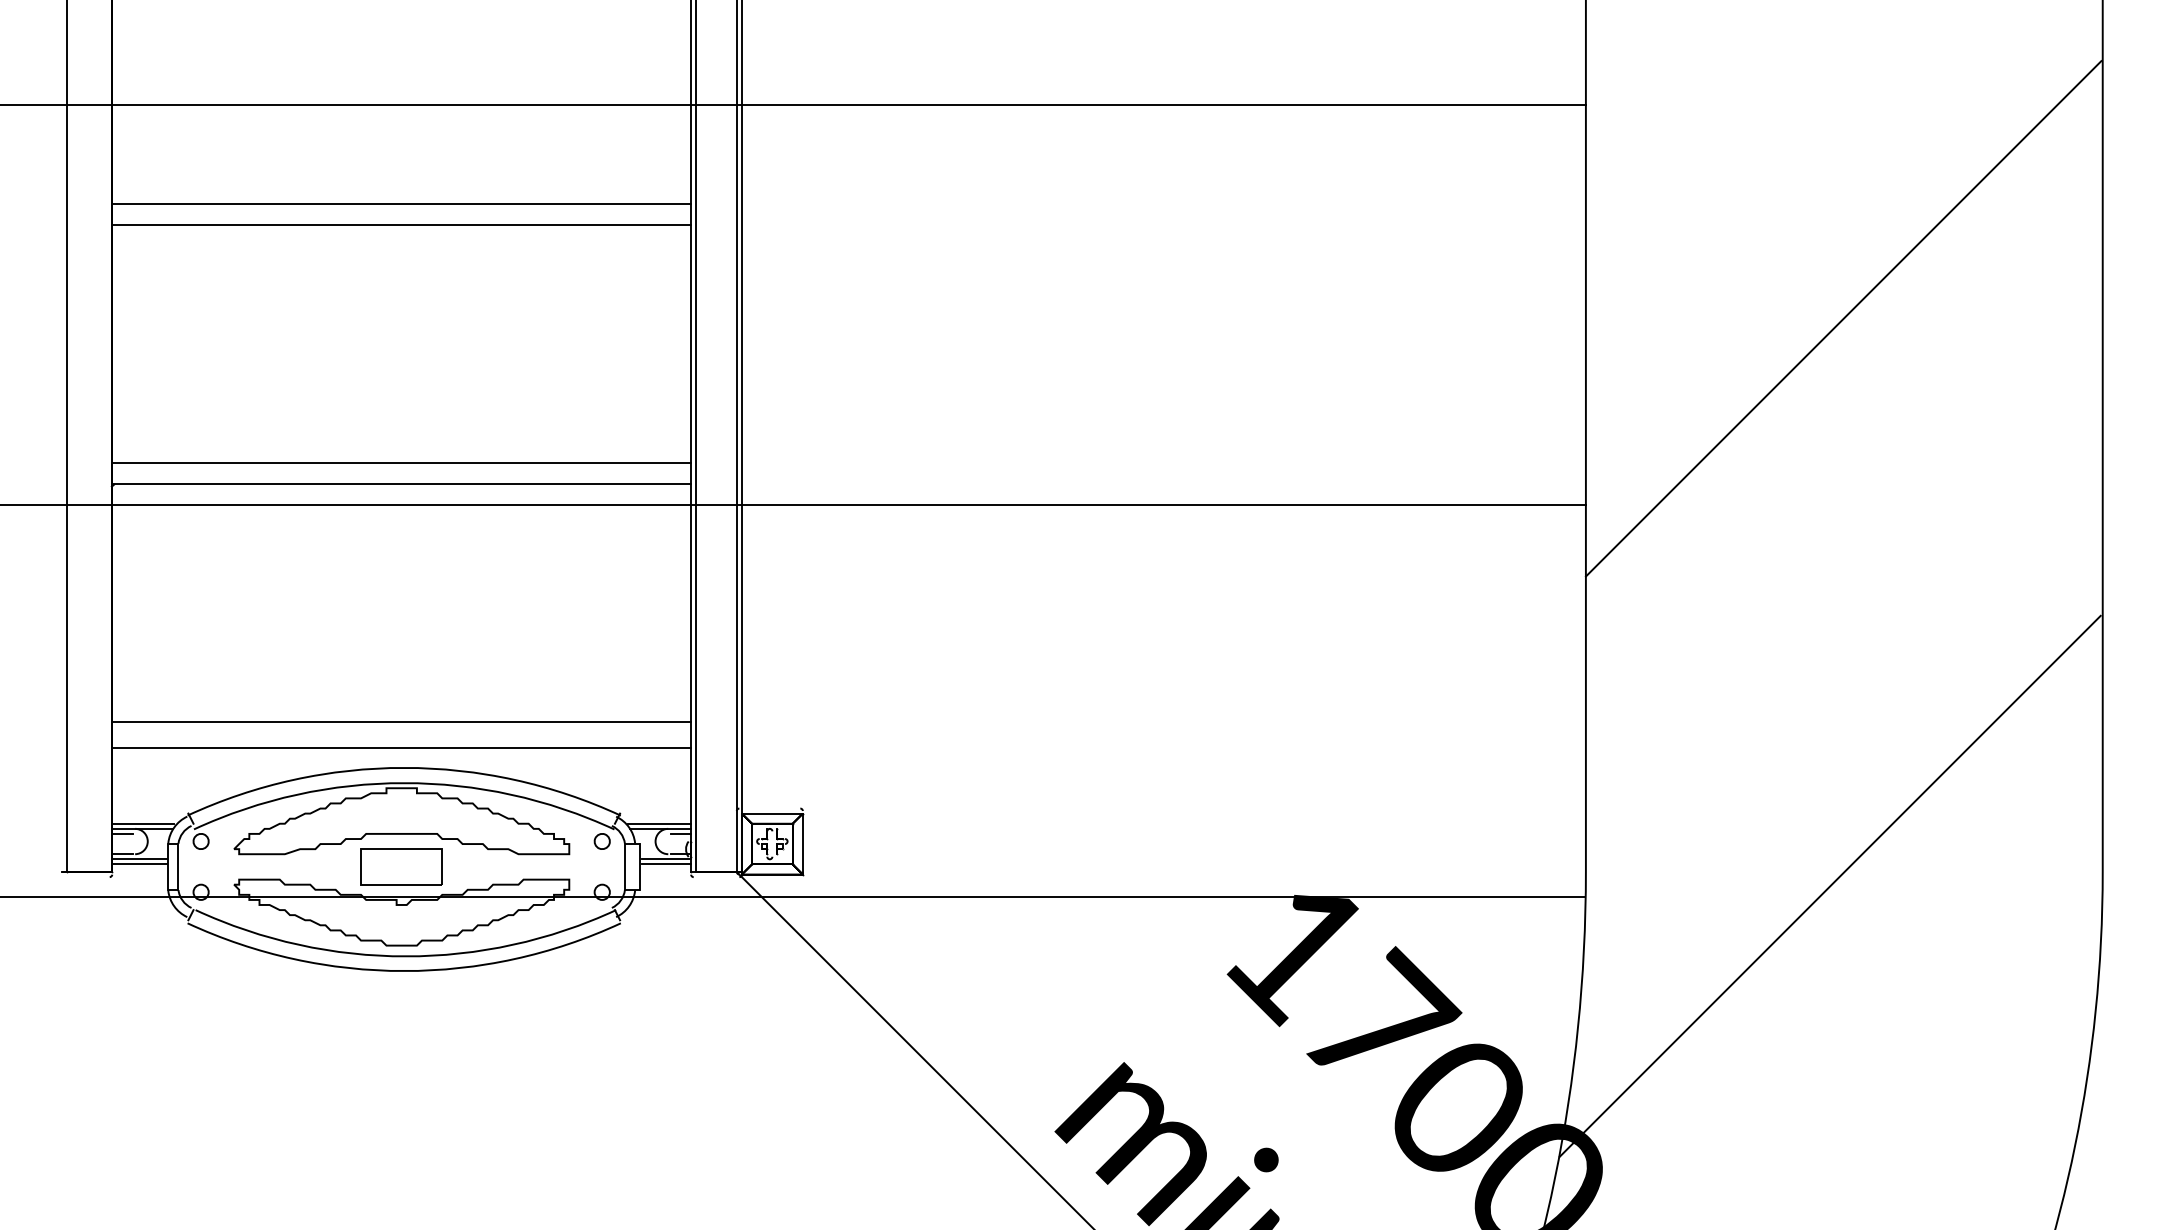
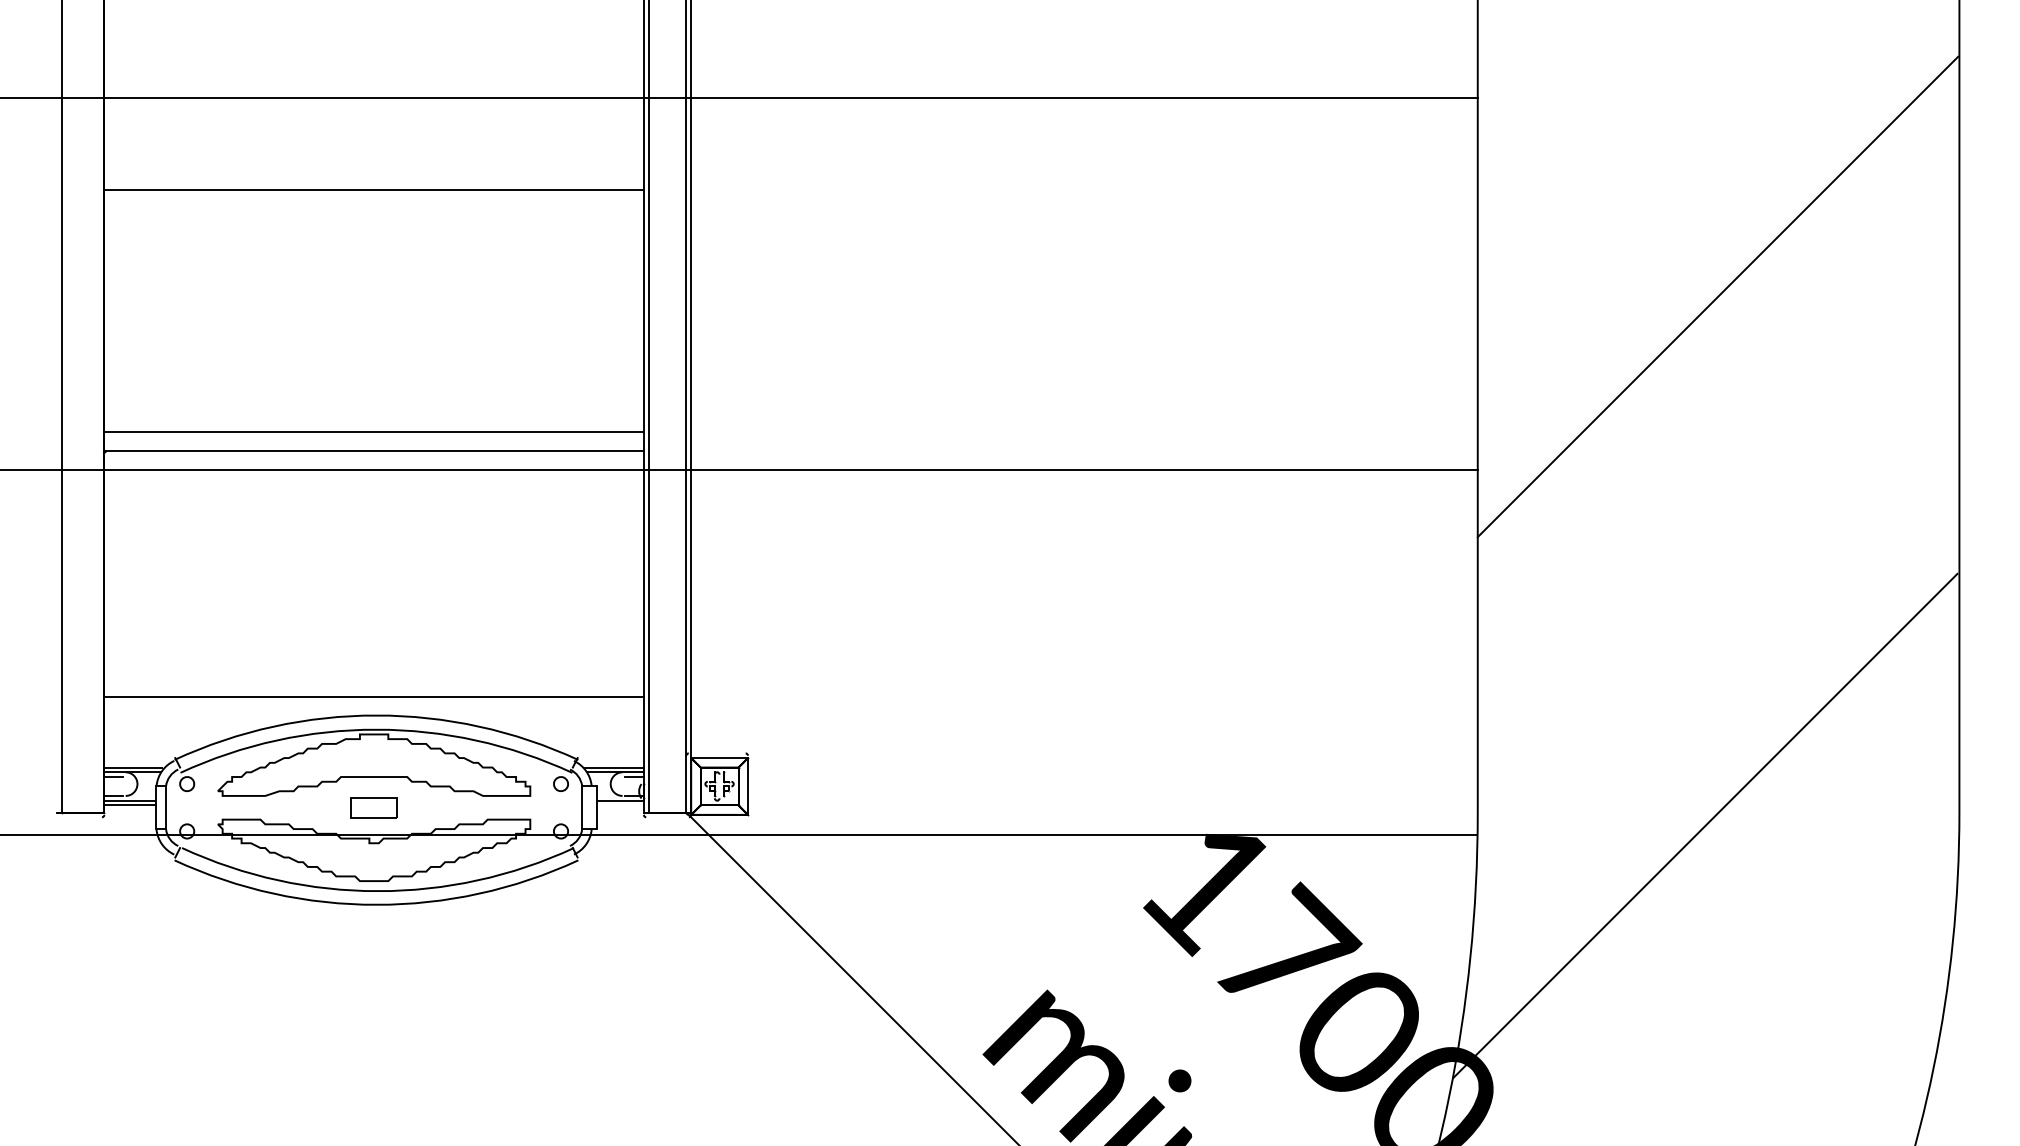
line: (401, 224) -> (373, 209), removed
line: (401, 721) -> (373, 672), removed
line: (666, 864) -> (620, 805), removed
part: (401, 866) -> (373, 807), size x0.6

